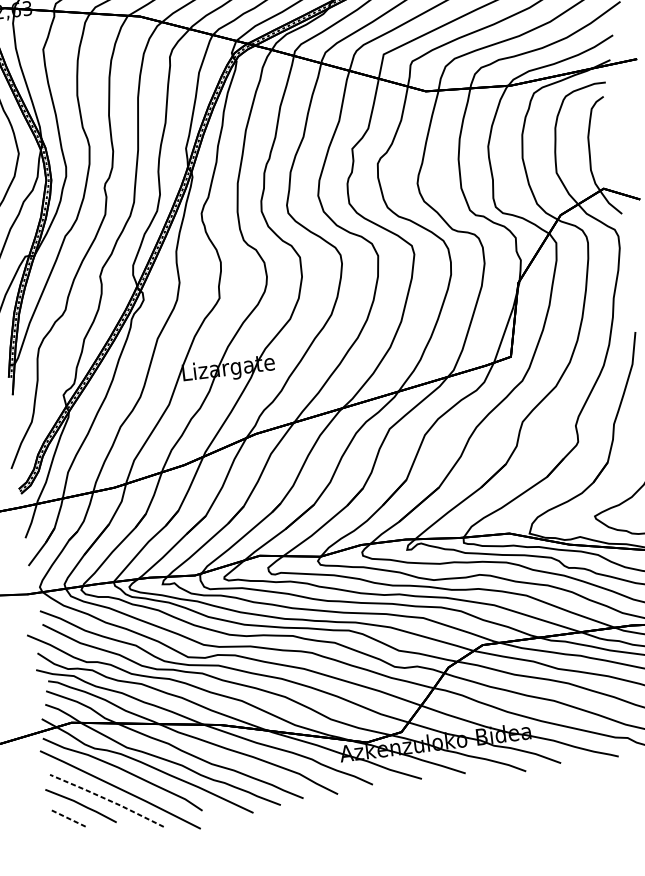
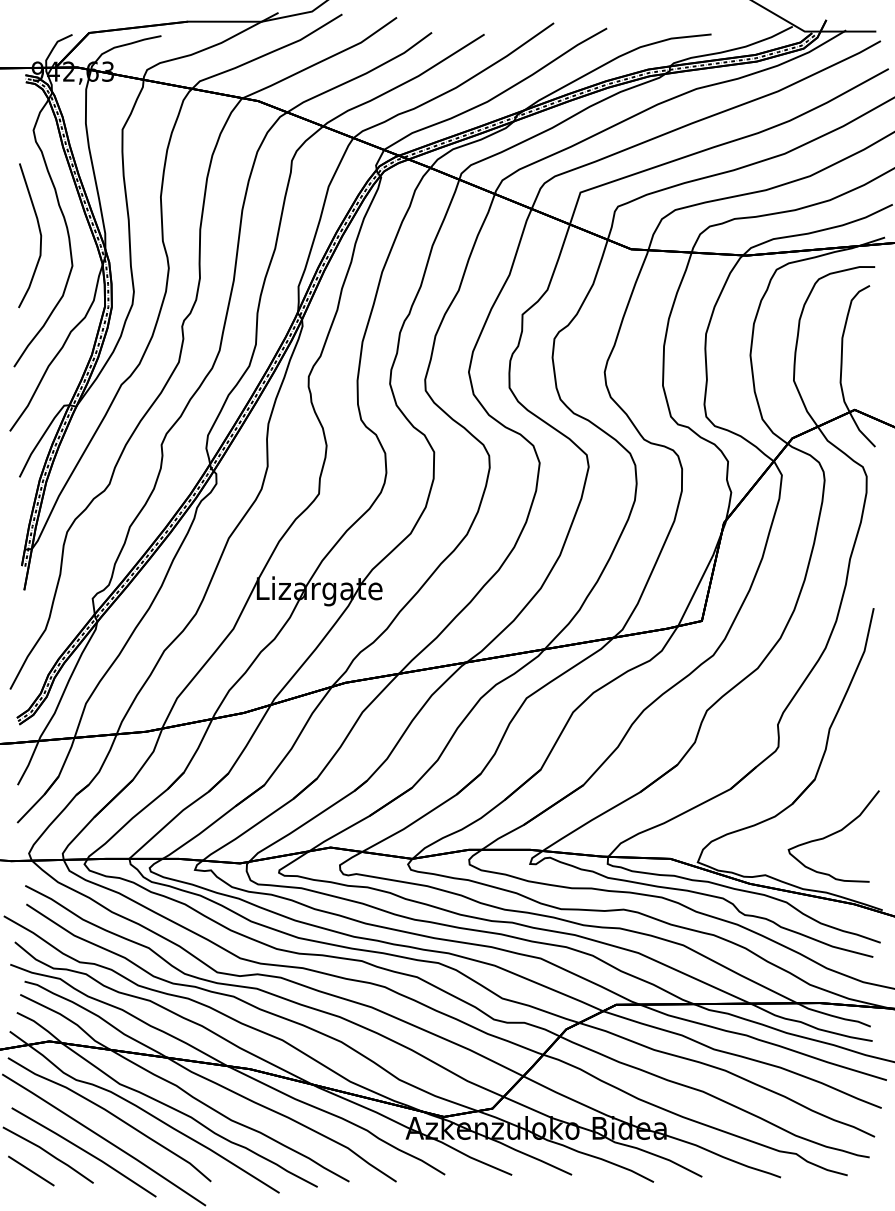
line: (107, 799) -> (84, 1150), dashed -> solid
line: (70, 819) -> (31, 1171), dashed -> solid

